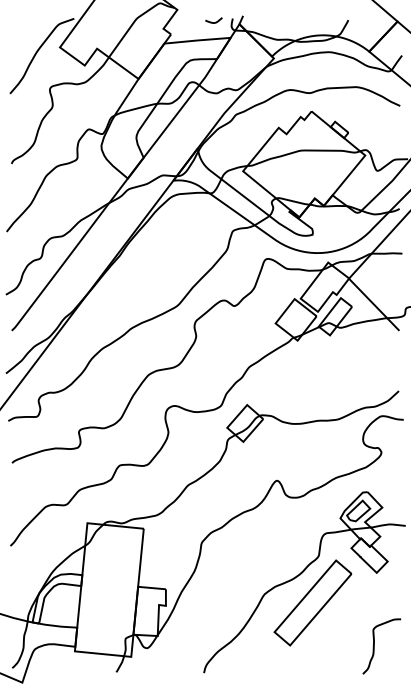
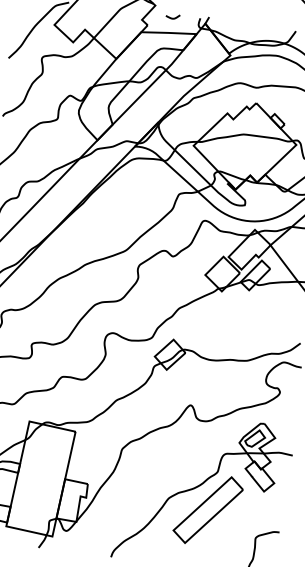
curve: (213, 22) -> (172, 18), moved

